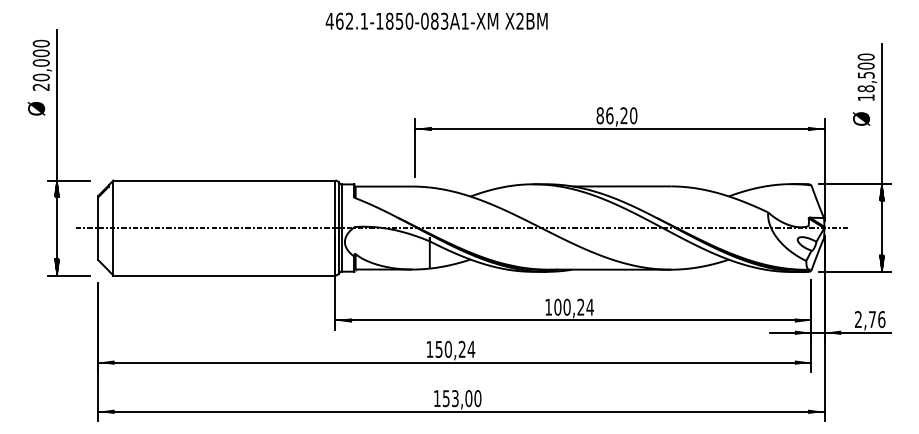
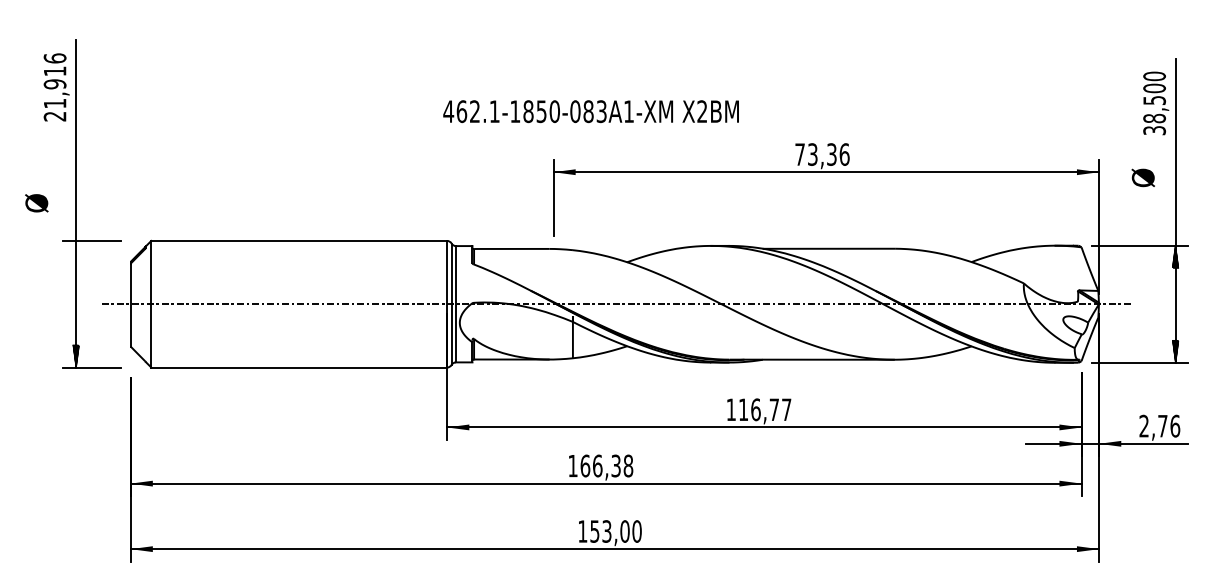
text: (436, 21) -> (590, 111), moved
text: (40, 60) -> (54, 80), 20,000 -> 21,916
text: (866, 97) -> (1154, 130), 18,500 -> 38,500
text: (36, 108) -> (36, 203), moved
text: (617, 115) -> (822, 154), 86,20 -> 73,36
text: (860, 118) -> (1142, 177), moved
hatch: (57, 188) -> (76, 251), removed
text: (573, 307) -> (764, 409), 100,24 -> 116,77
text: (454, 349) -> (606, 465), 150,24 -> 166,38

